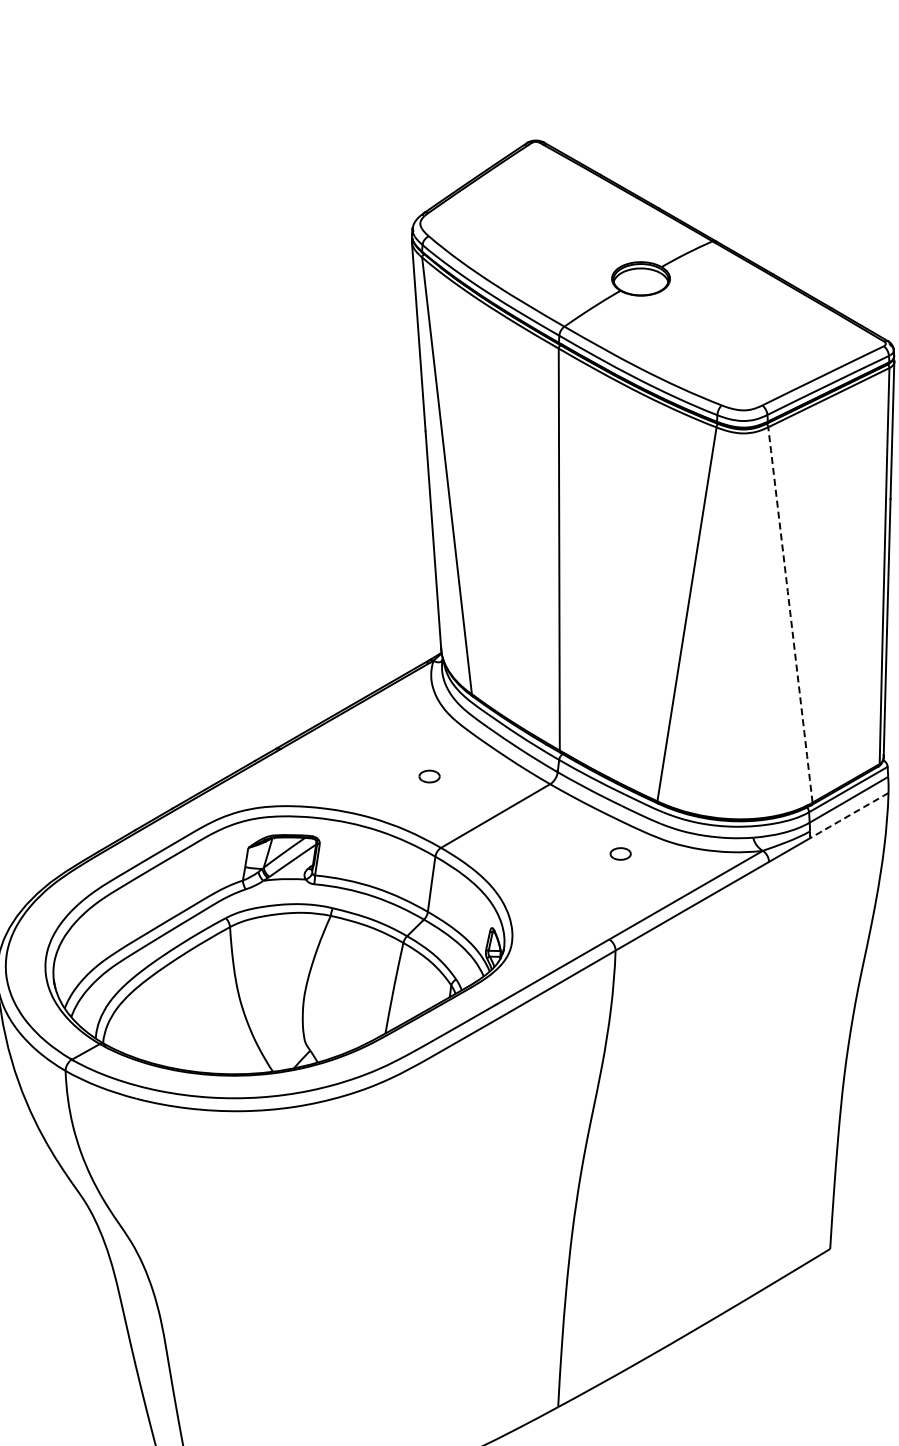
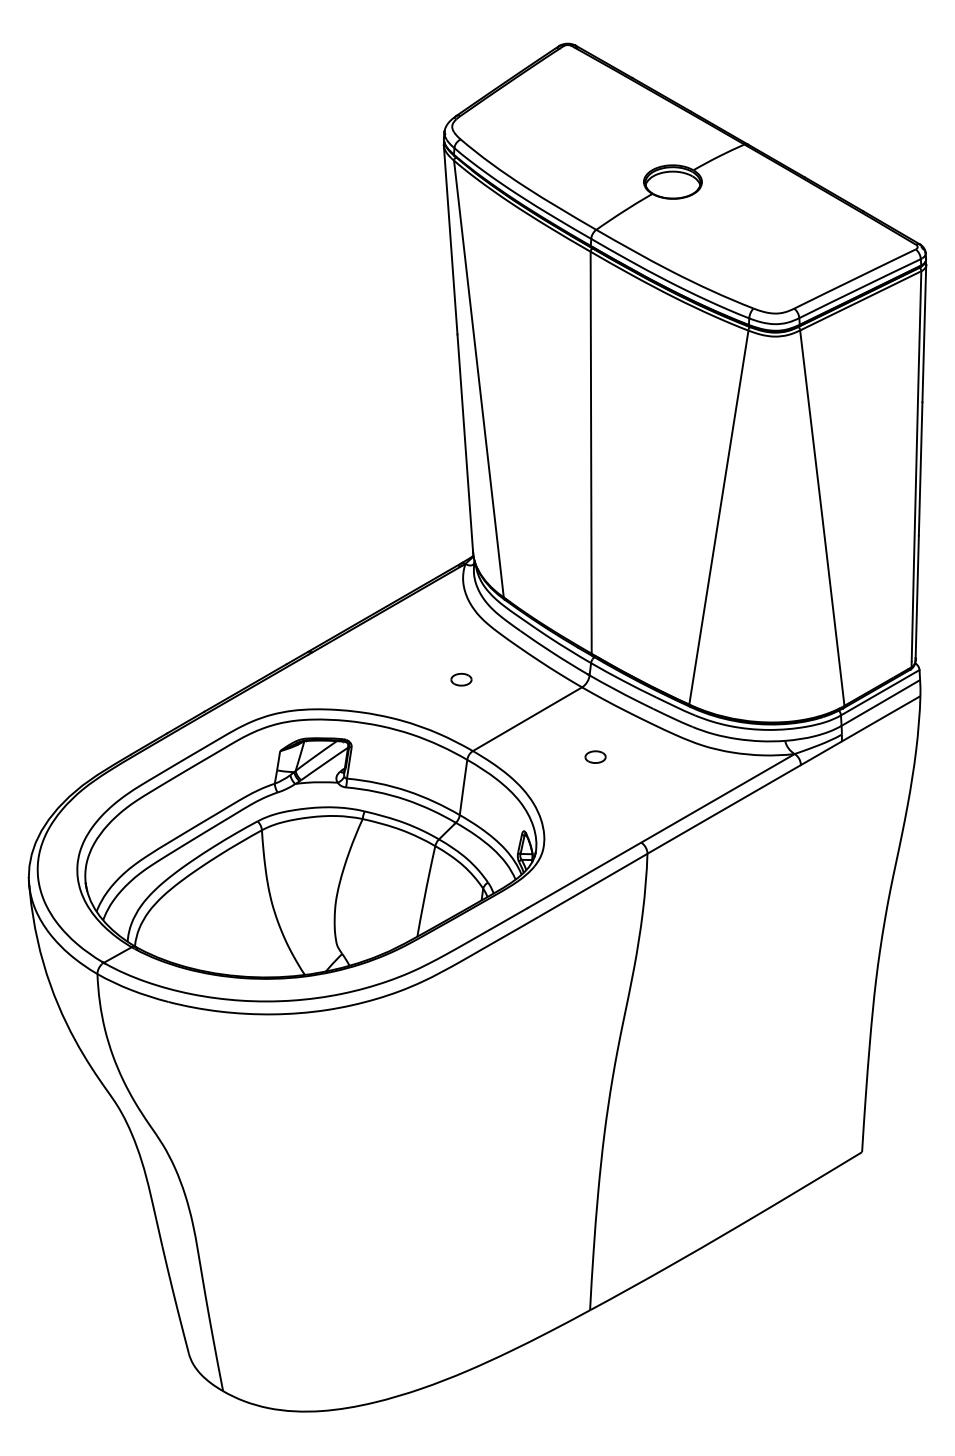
arc: (790, 615) -> (822, 518), dashed -> solid
arc: (849, 815) -> (881, 718), dashed -> solid
part: (620, 853) -> (595, 756), moved

